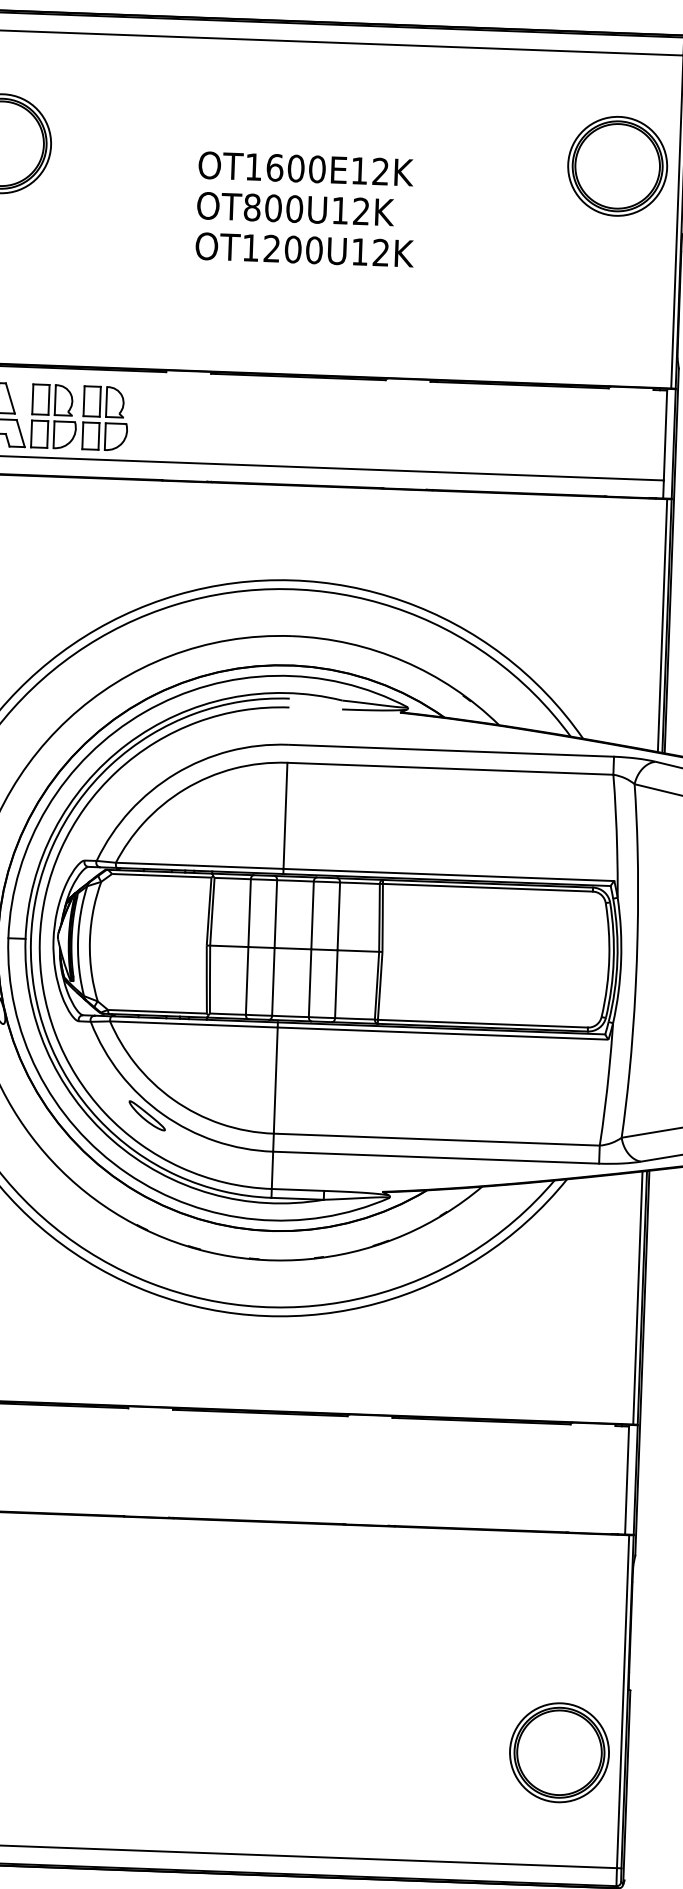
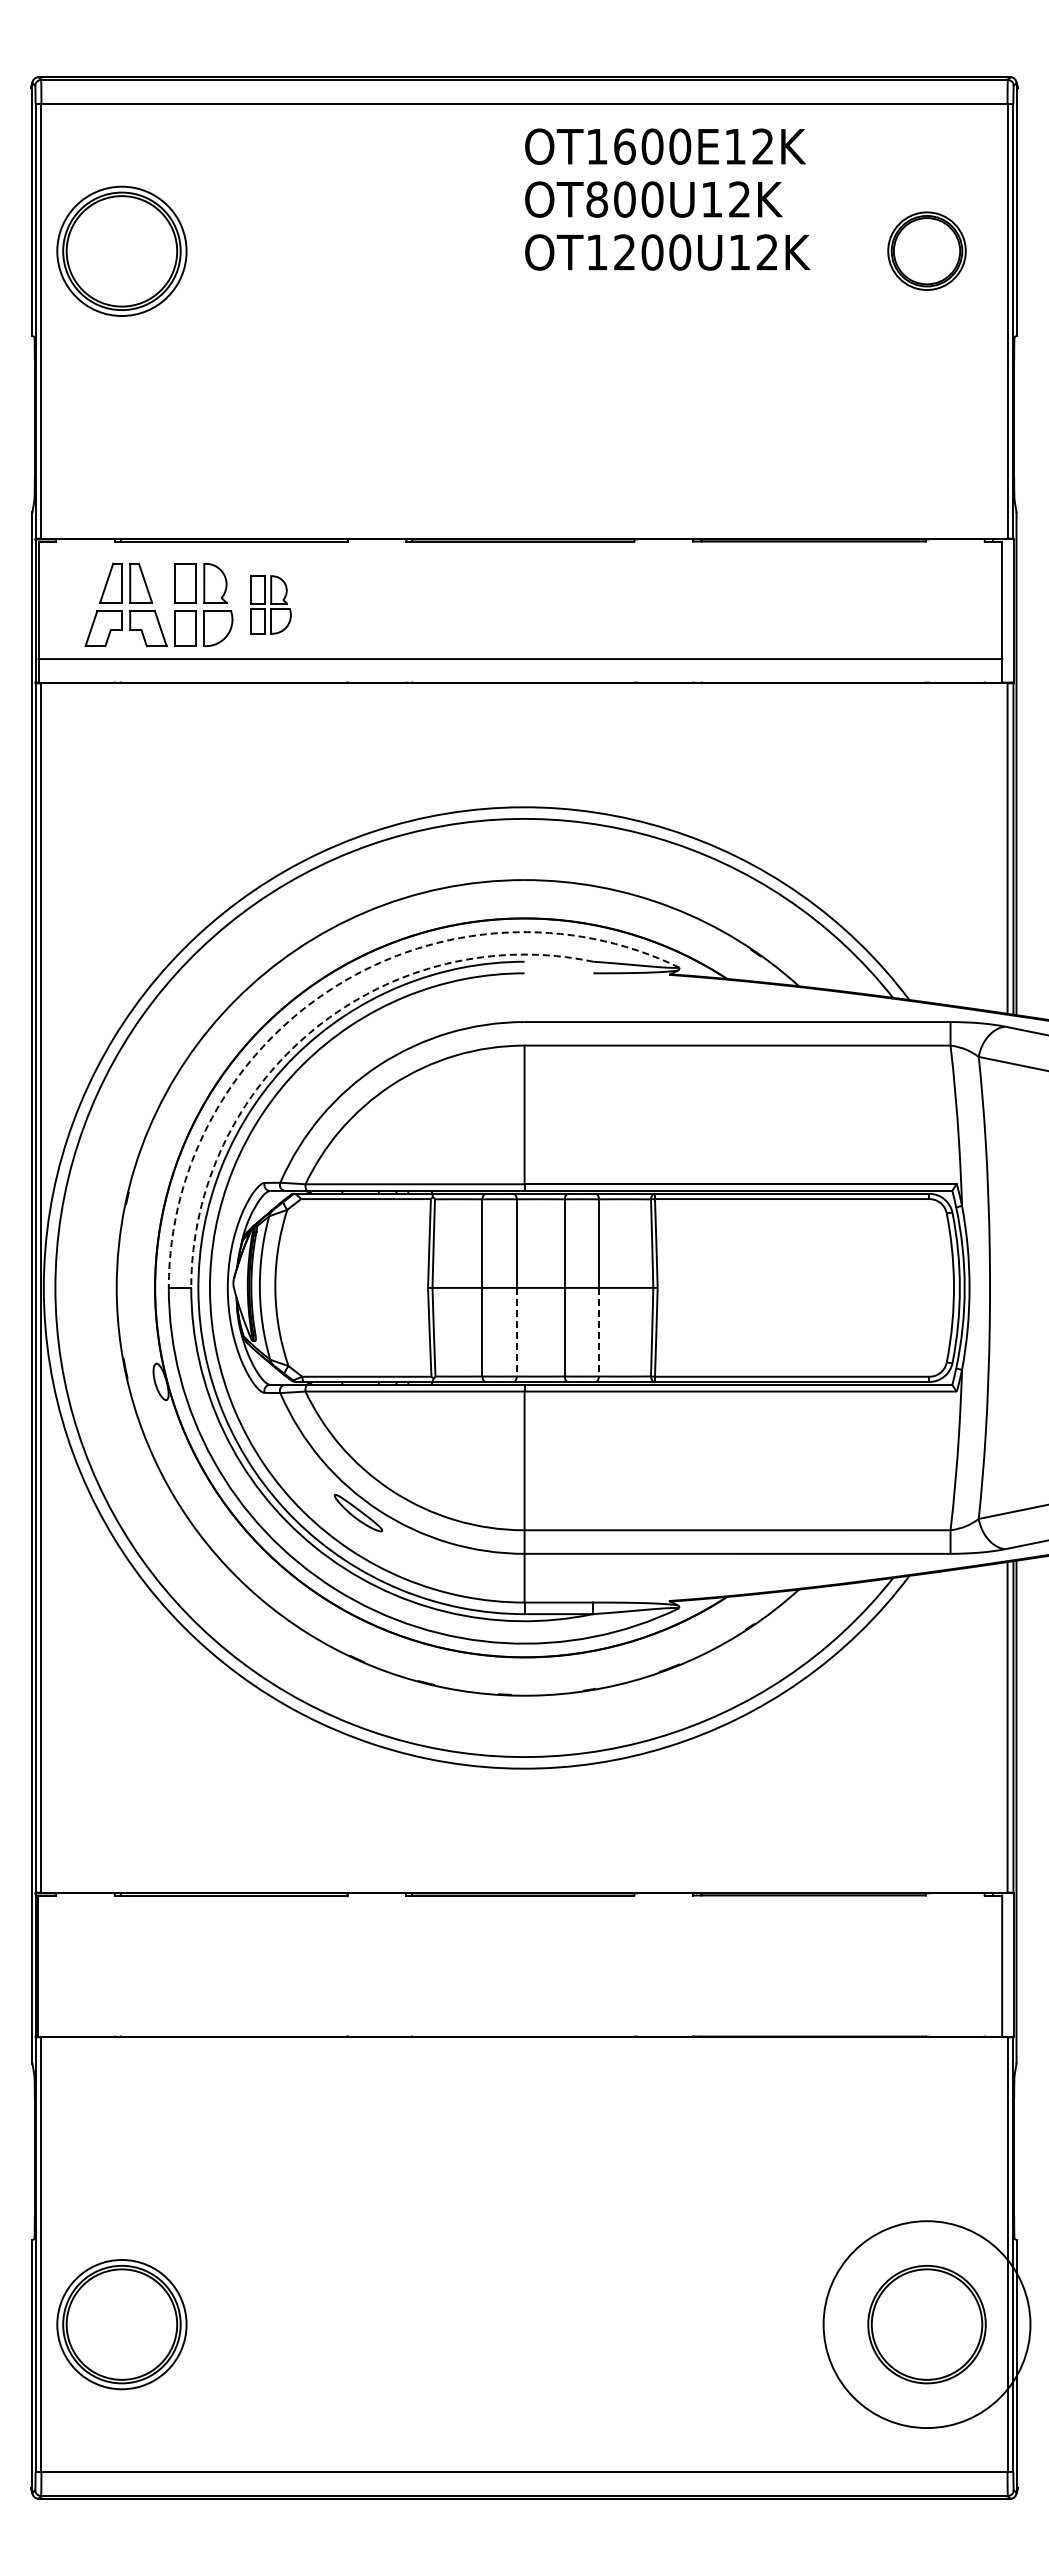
part: (617, 165) -> (926, 250), size x0.6
text: (306, 209) -> (667, 199), moved
part: (105, 418) -> (270, 604), size x0.7
arc: (144, 712) -> (335, 986), solid -> dashed
arc: (127, 744) -> (314, 1029), solid -> dashed
line: (273, 982) -> (516, 1332), solid -> dashed
line: (335, 984) -> (598, 1332), solid -> dashed
circle: (559, 1752) -> (926, 2324), size x1.6

